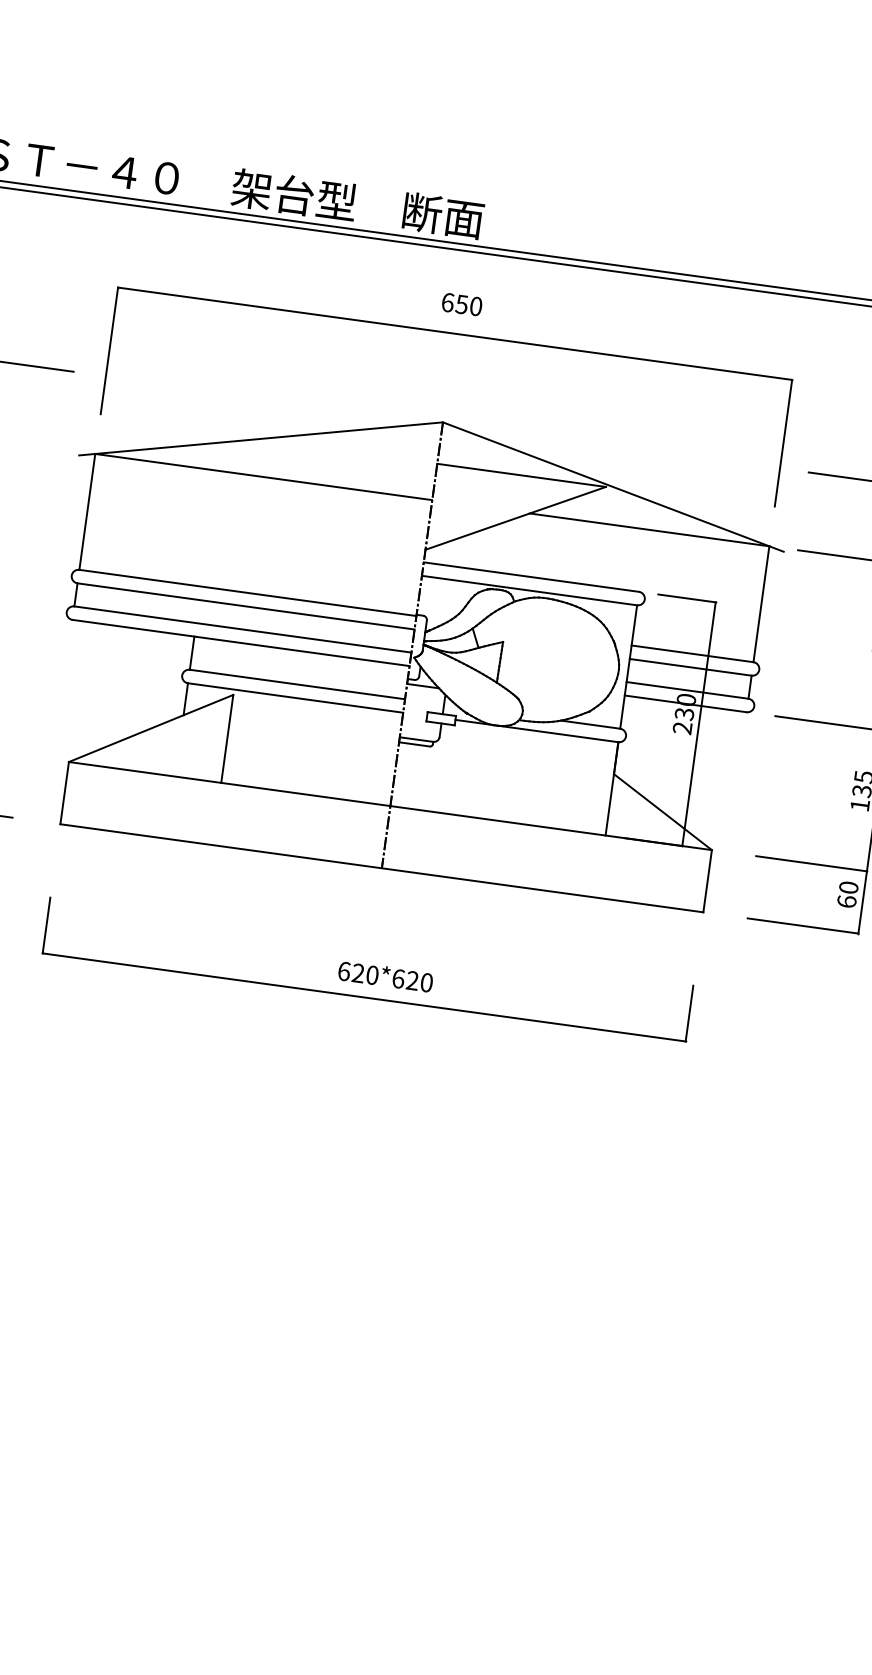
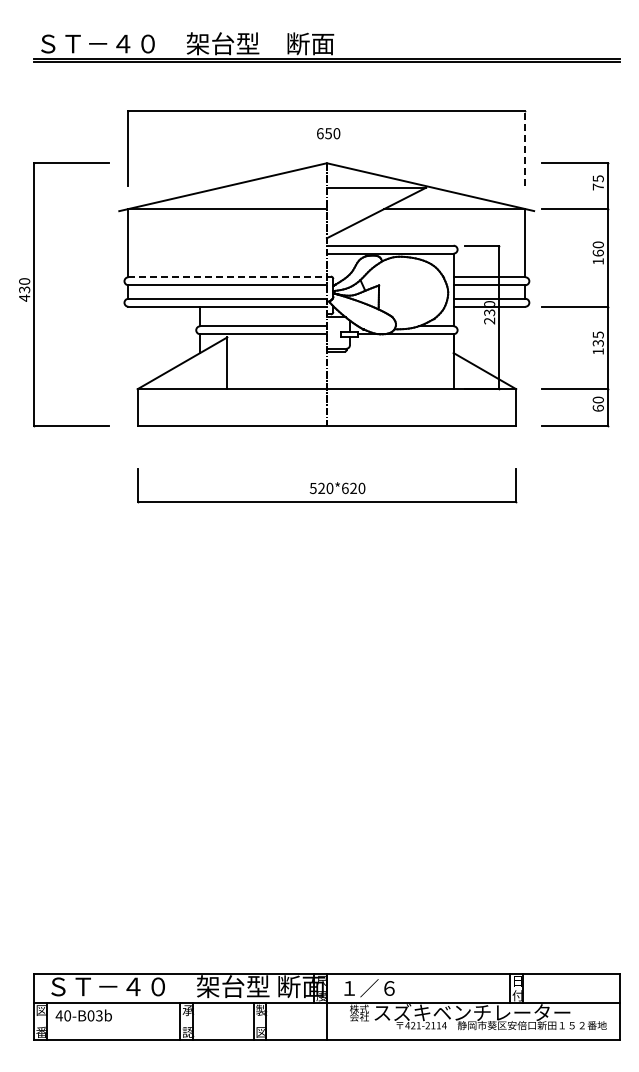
text: (461, 304) -> (328, 133), moved
line: (783, 441) -> (525, 147), solid -> dashed
line: (249, 593) -> (228, 277), solid -> dashed
text: (343, 969) -> (312, 487), 620*620 -> 520*620

